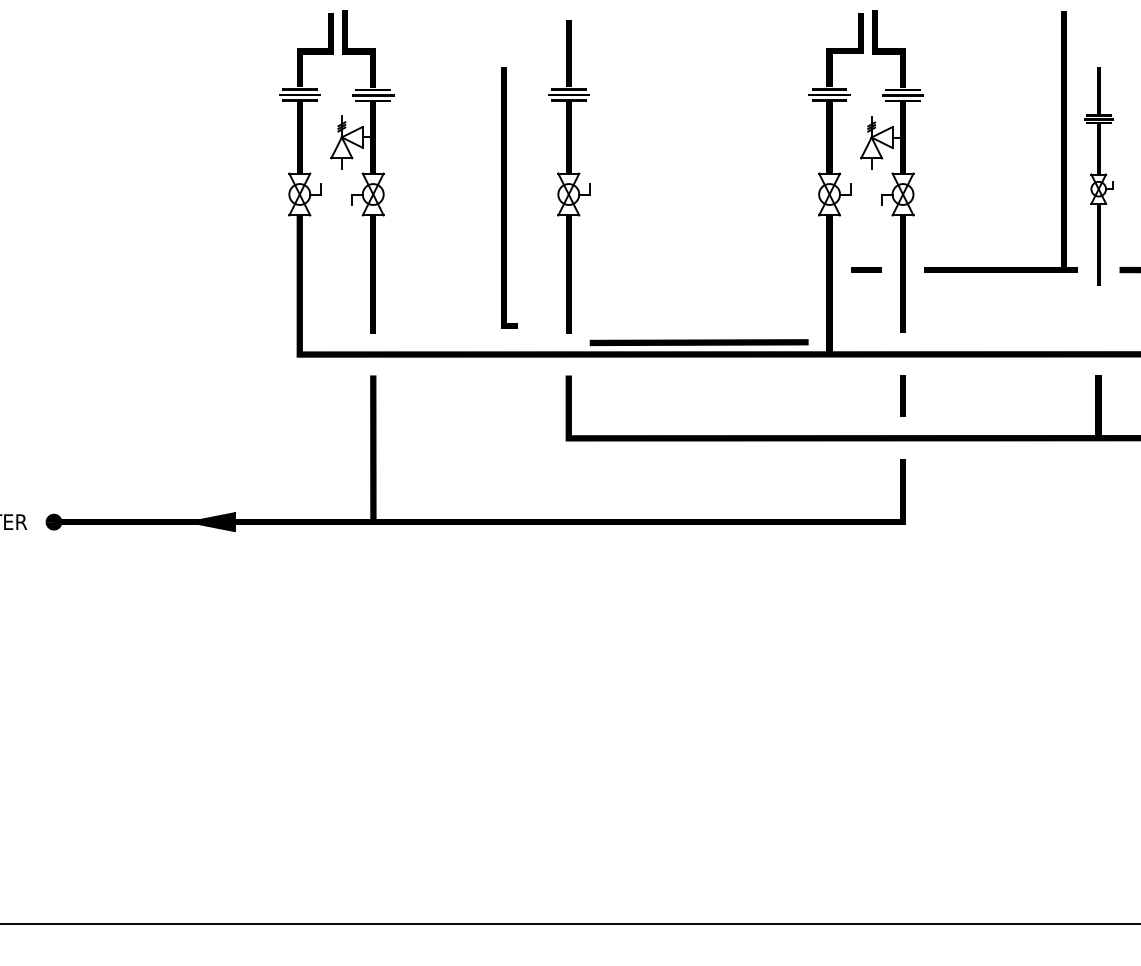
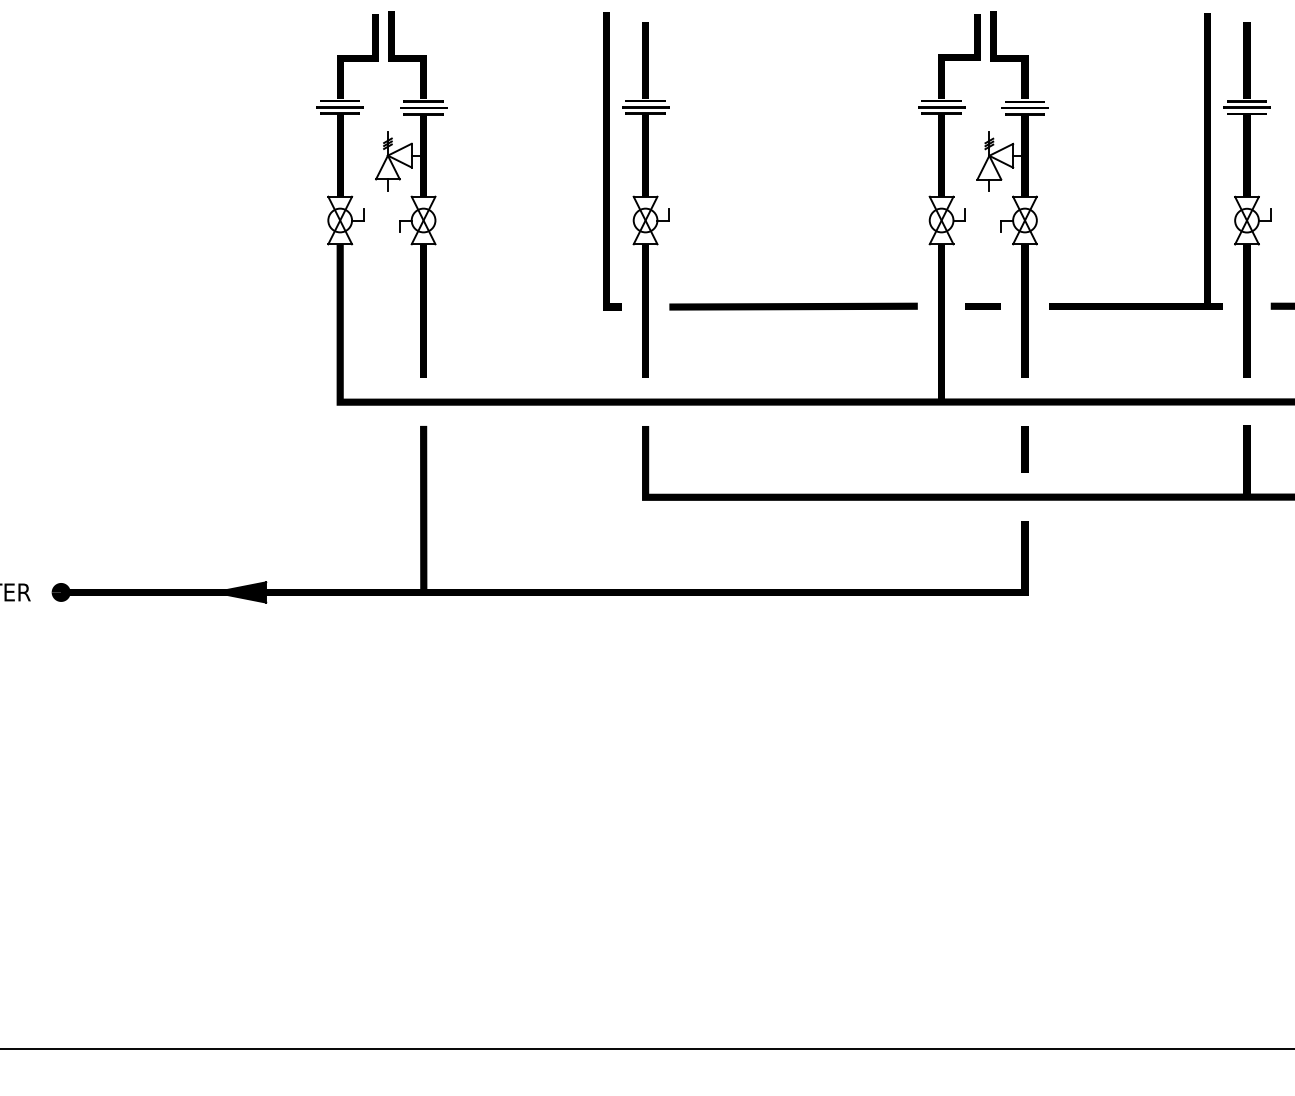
part: (1099, 176) -> (1247, 199), size x1.43
line: (507, 198) -> (609, 161), moved
line: (699, 342) -> (793, 306), moved

